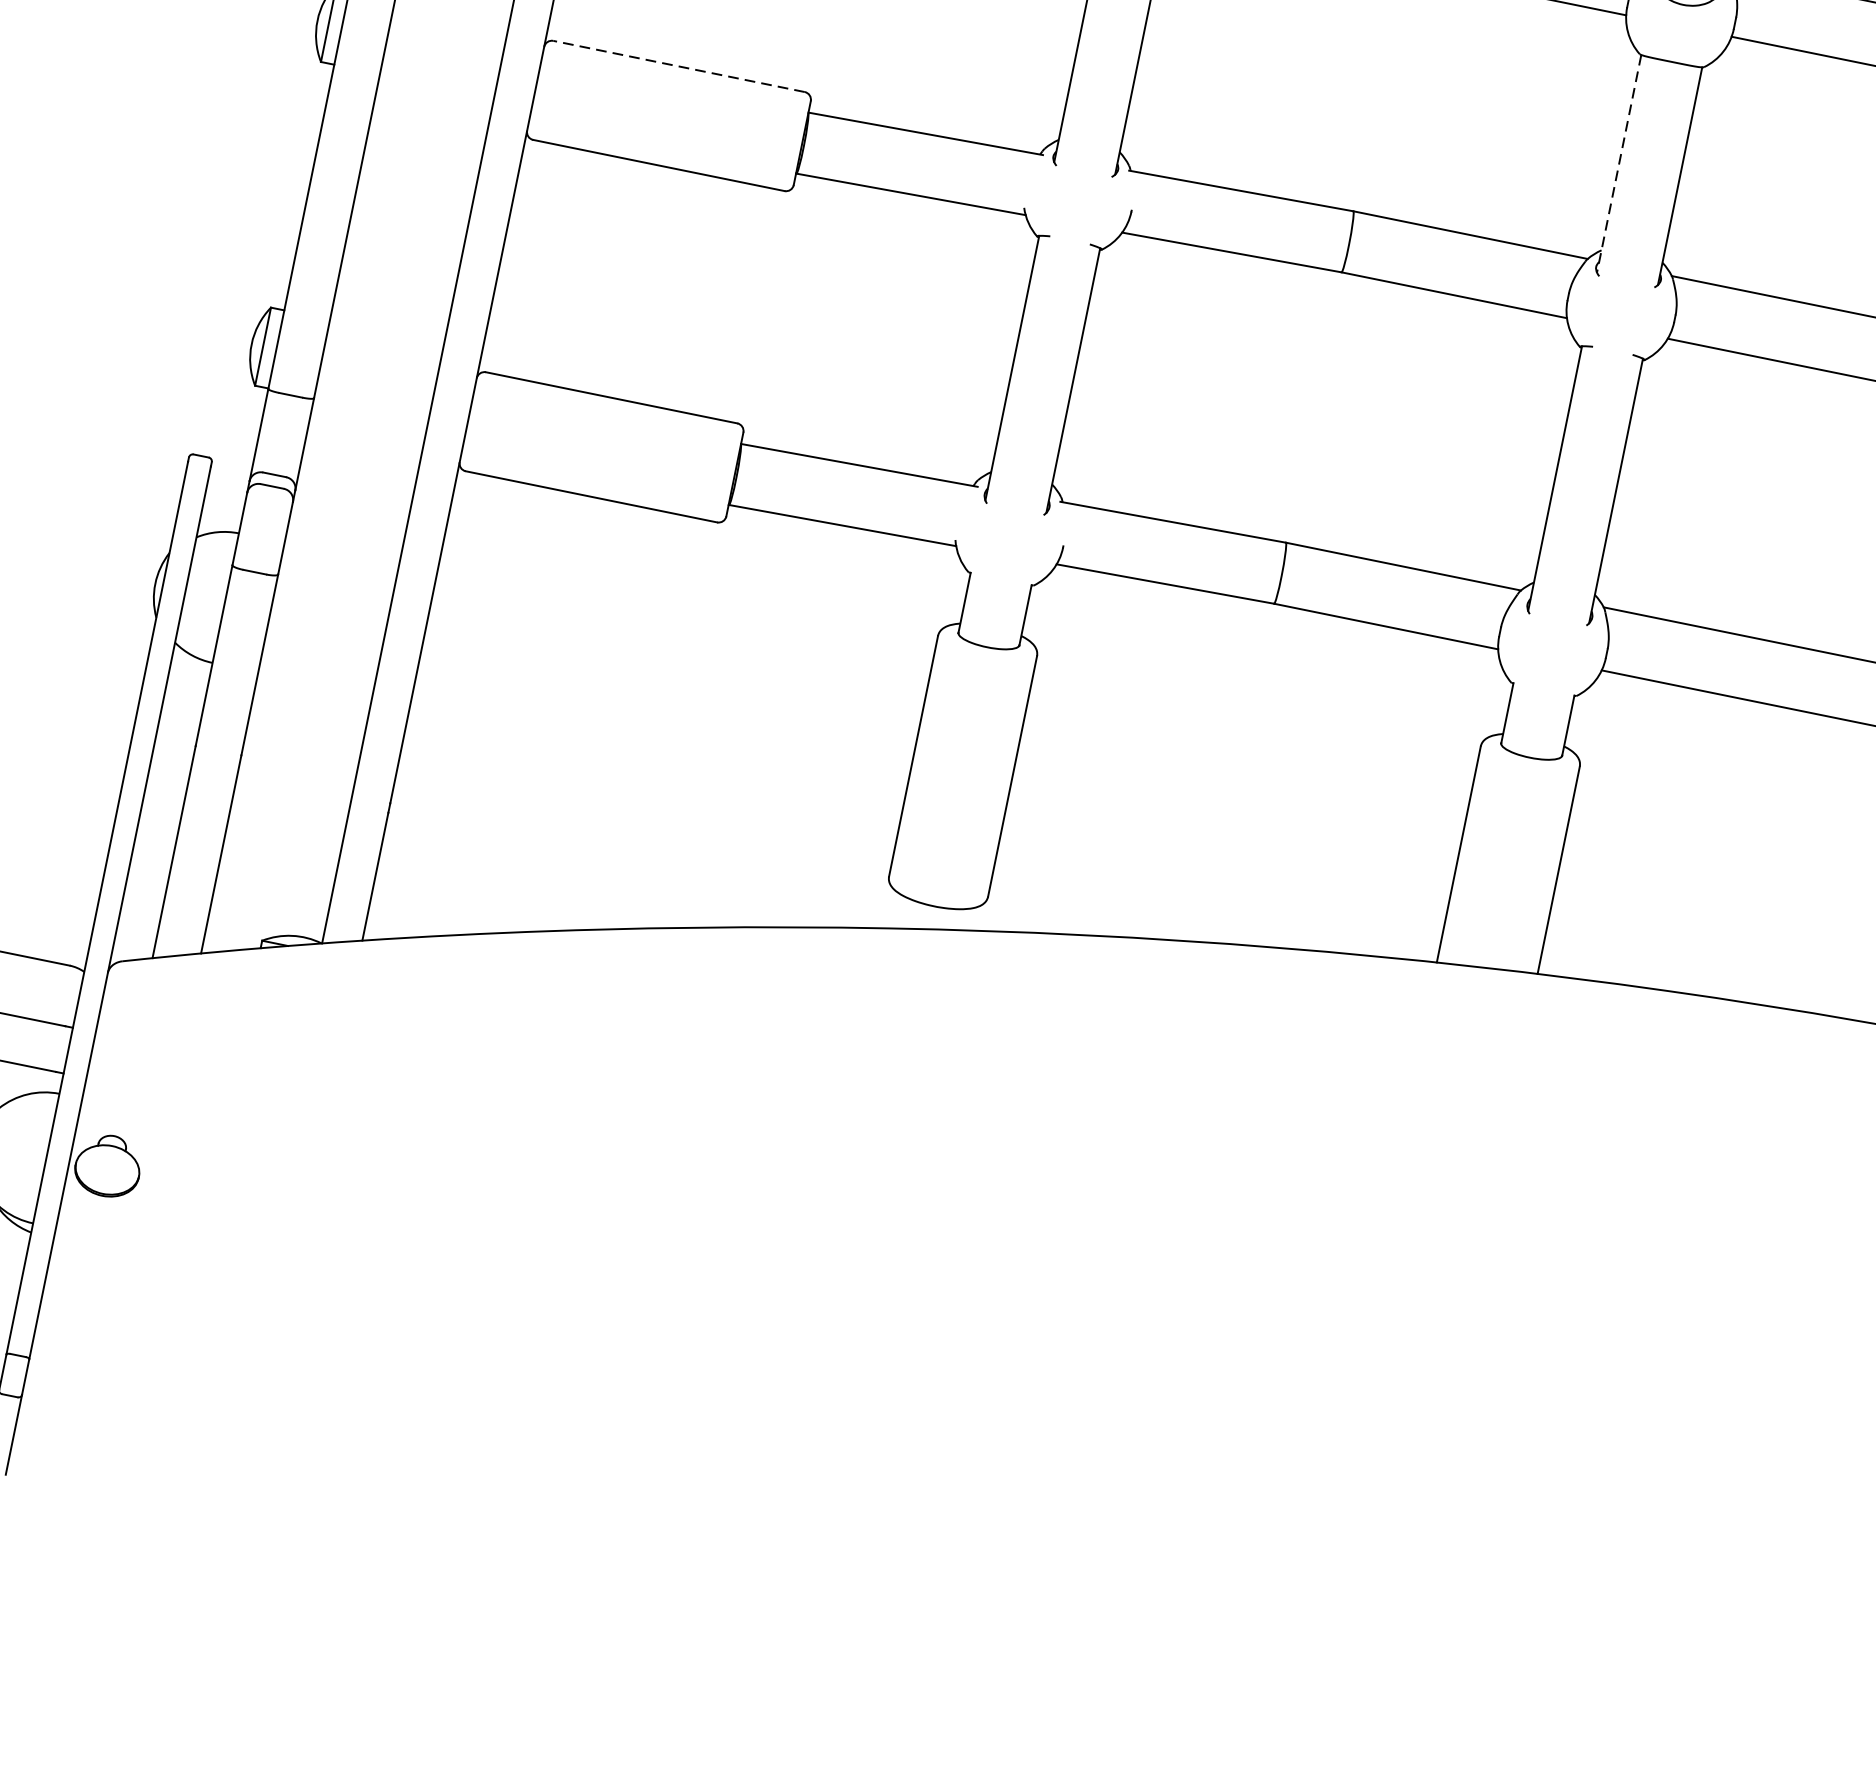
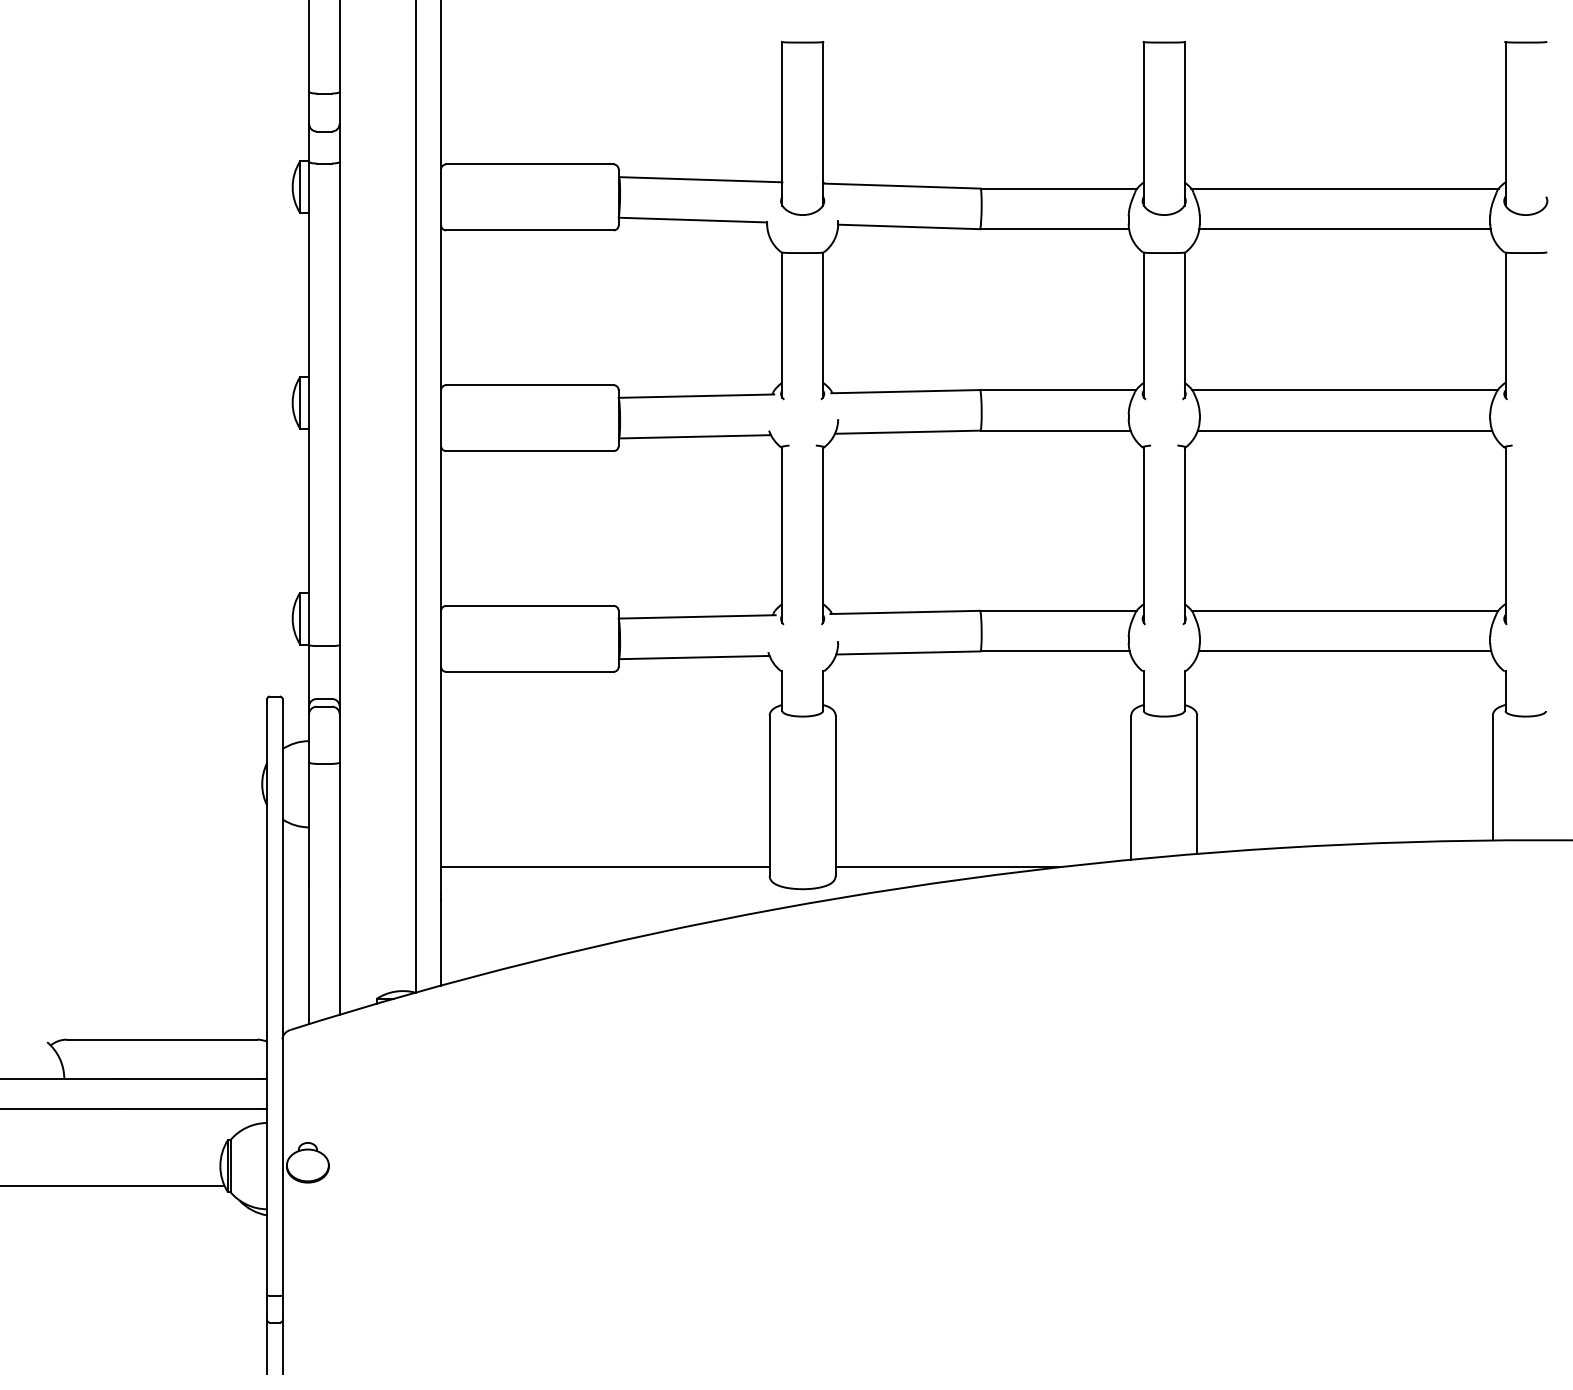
line: (678, 66) -> (529, 385), dashed -> solid
line: (1618, 164) -> (1143, 325), dashed -> solid
line: (645, 813) -> (605, 867), added
line: (1157, 917) -> (946, 867), added

